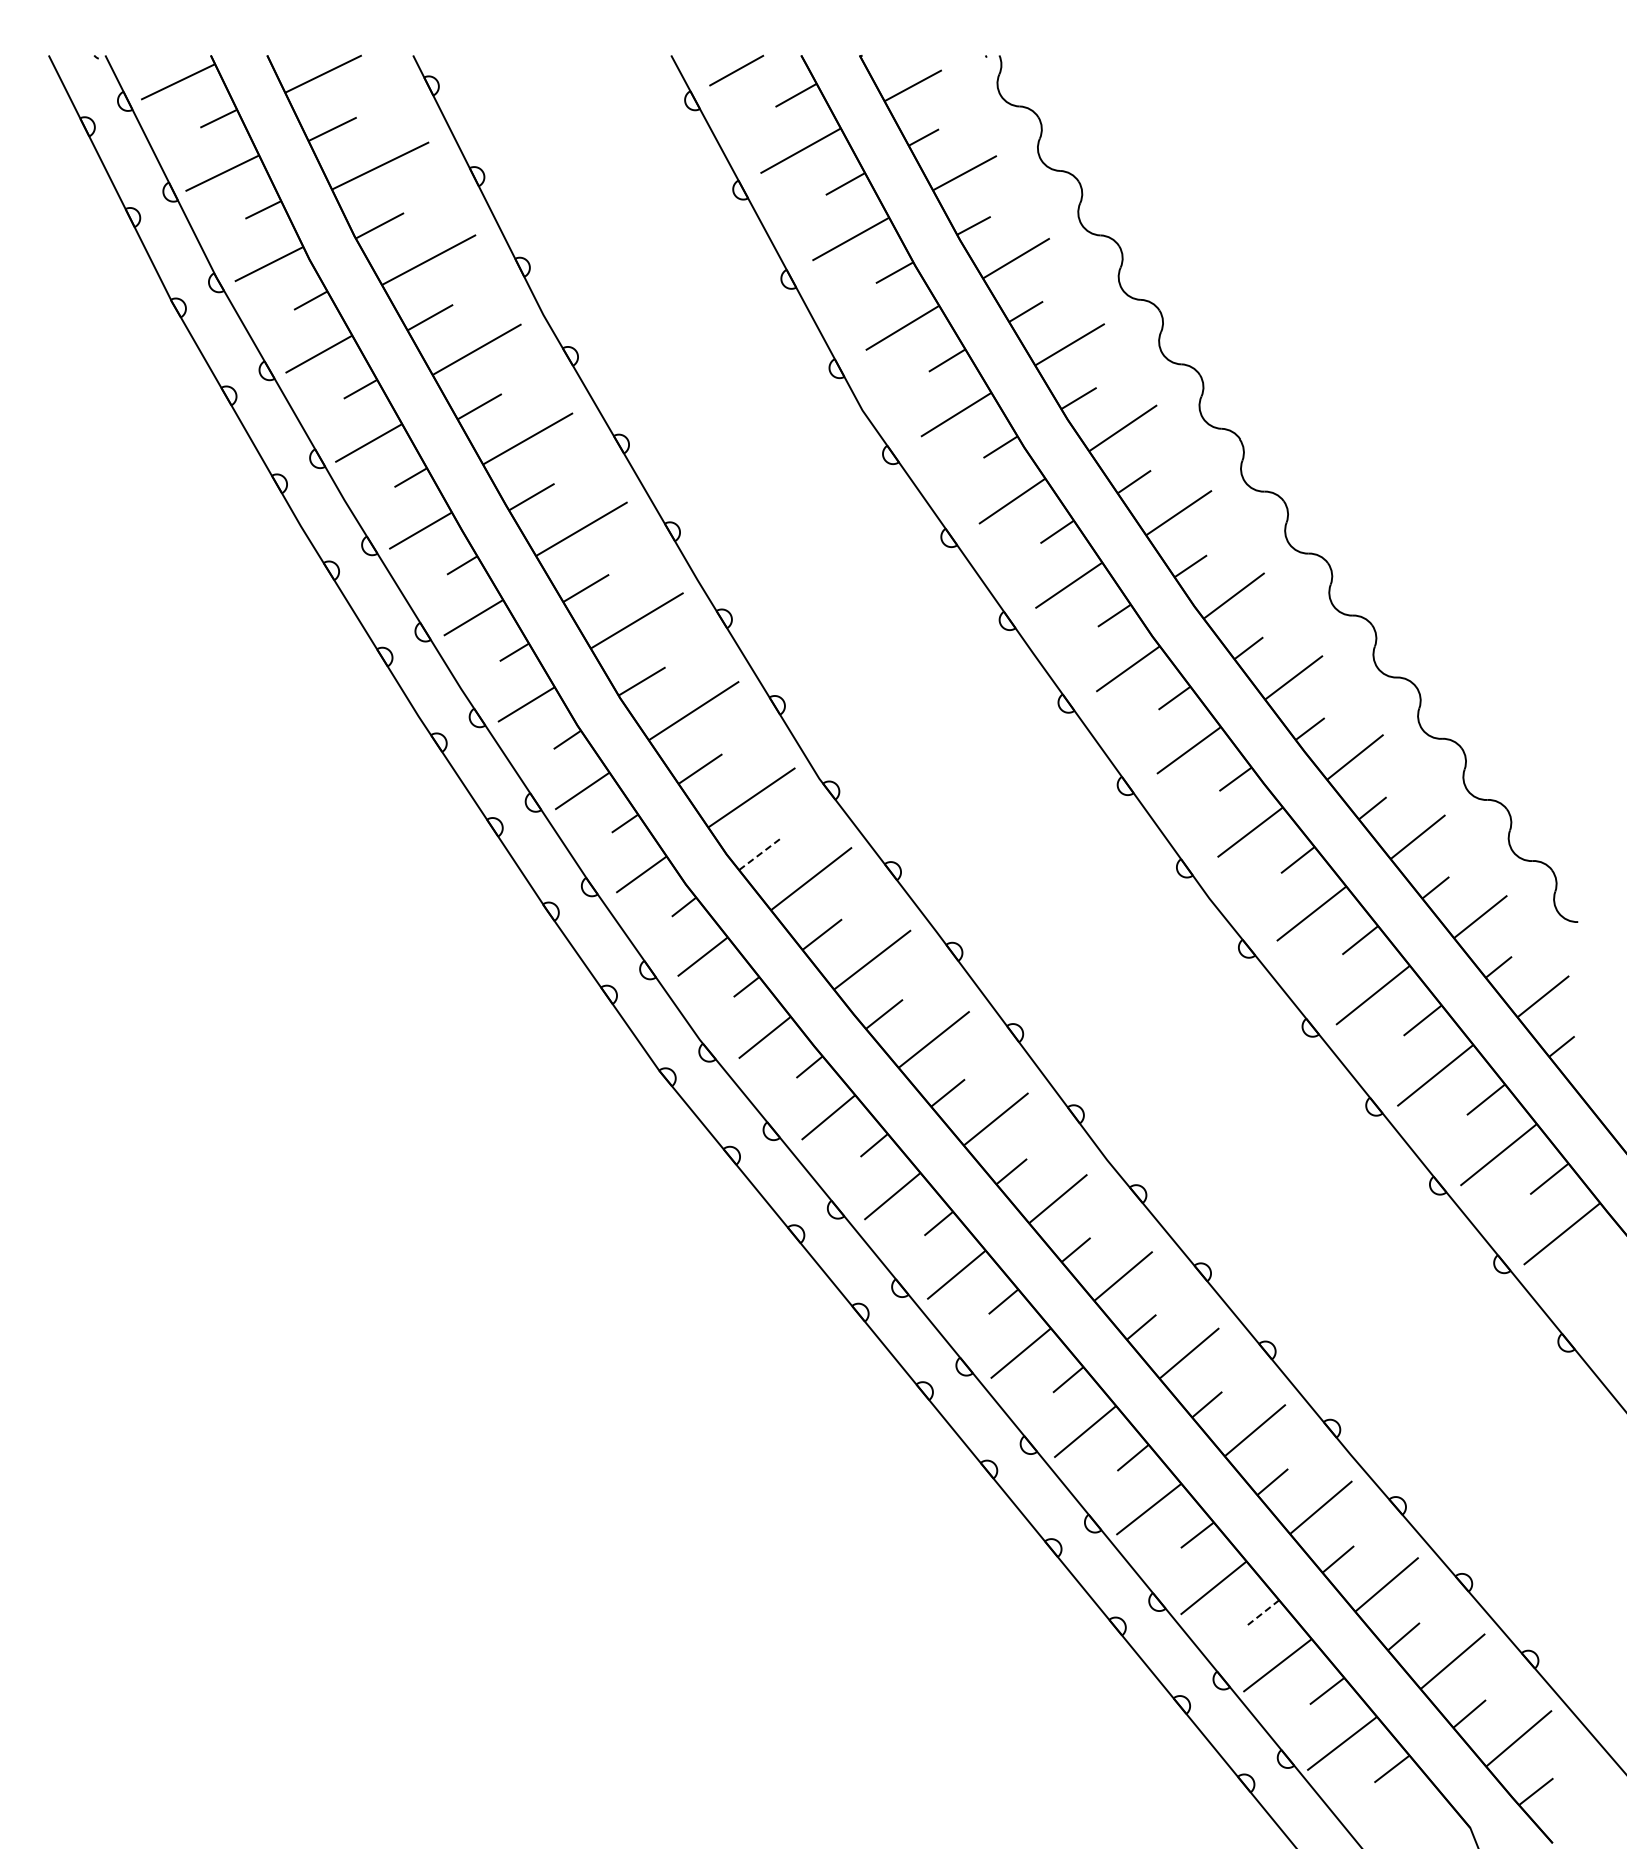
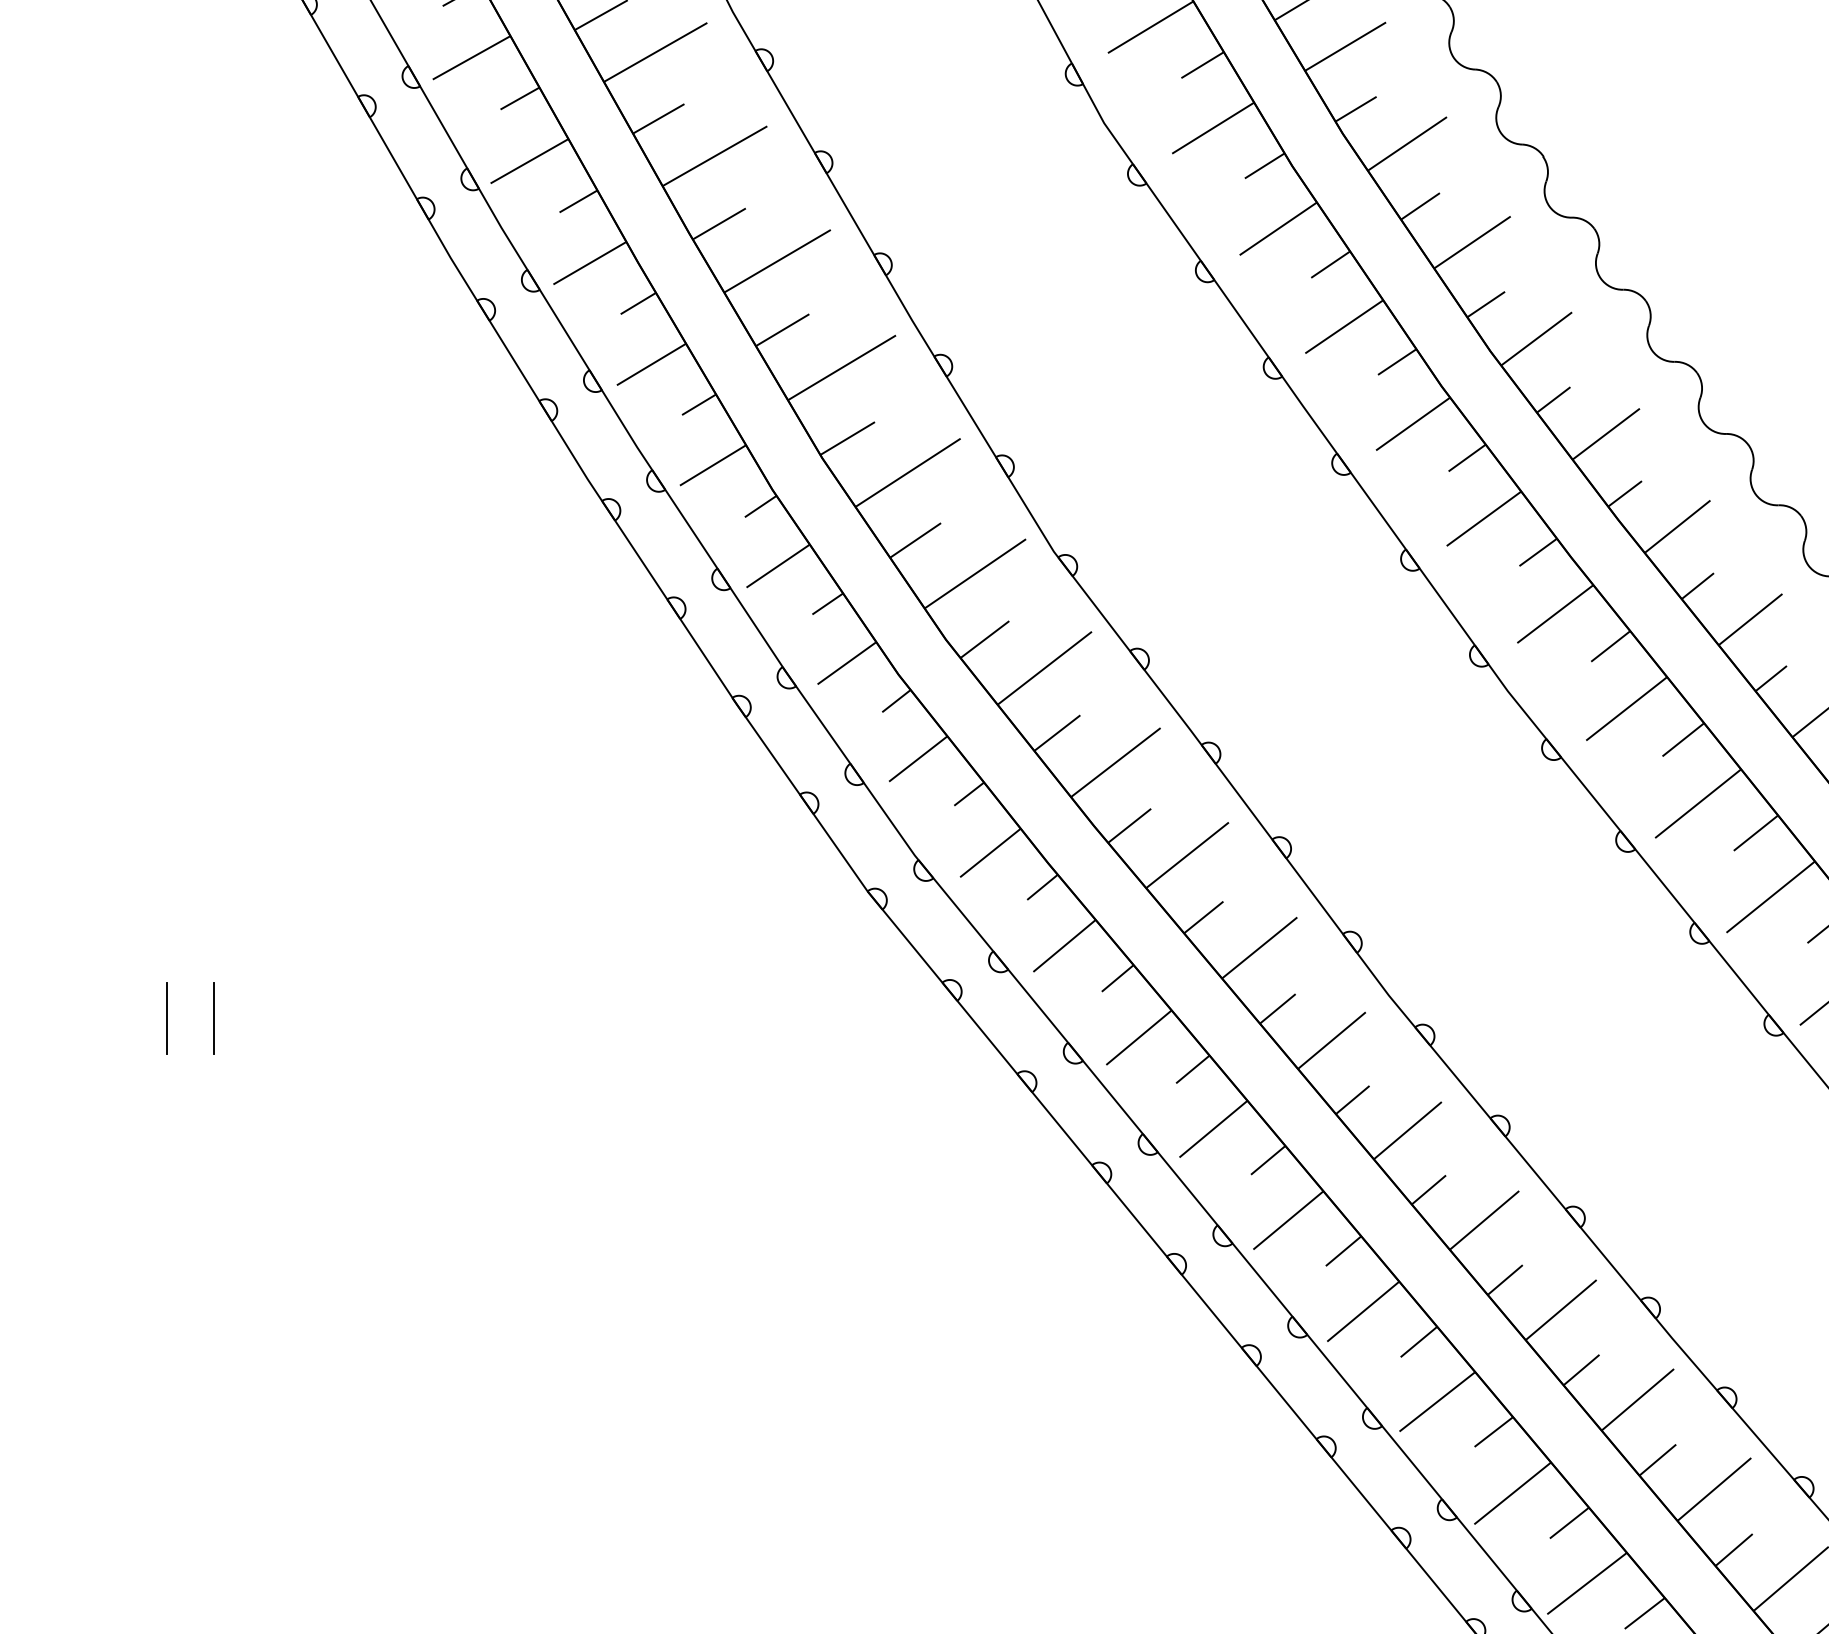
line: (760, 853) -> (985, 638), dashed -> solid
line: (57, 1179) -> (167, 1018), added
line: (97, 1179) -> (213, 1018), added
line: (1262, 1613) -> (1569, 1523), dashed -> solid

